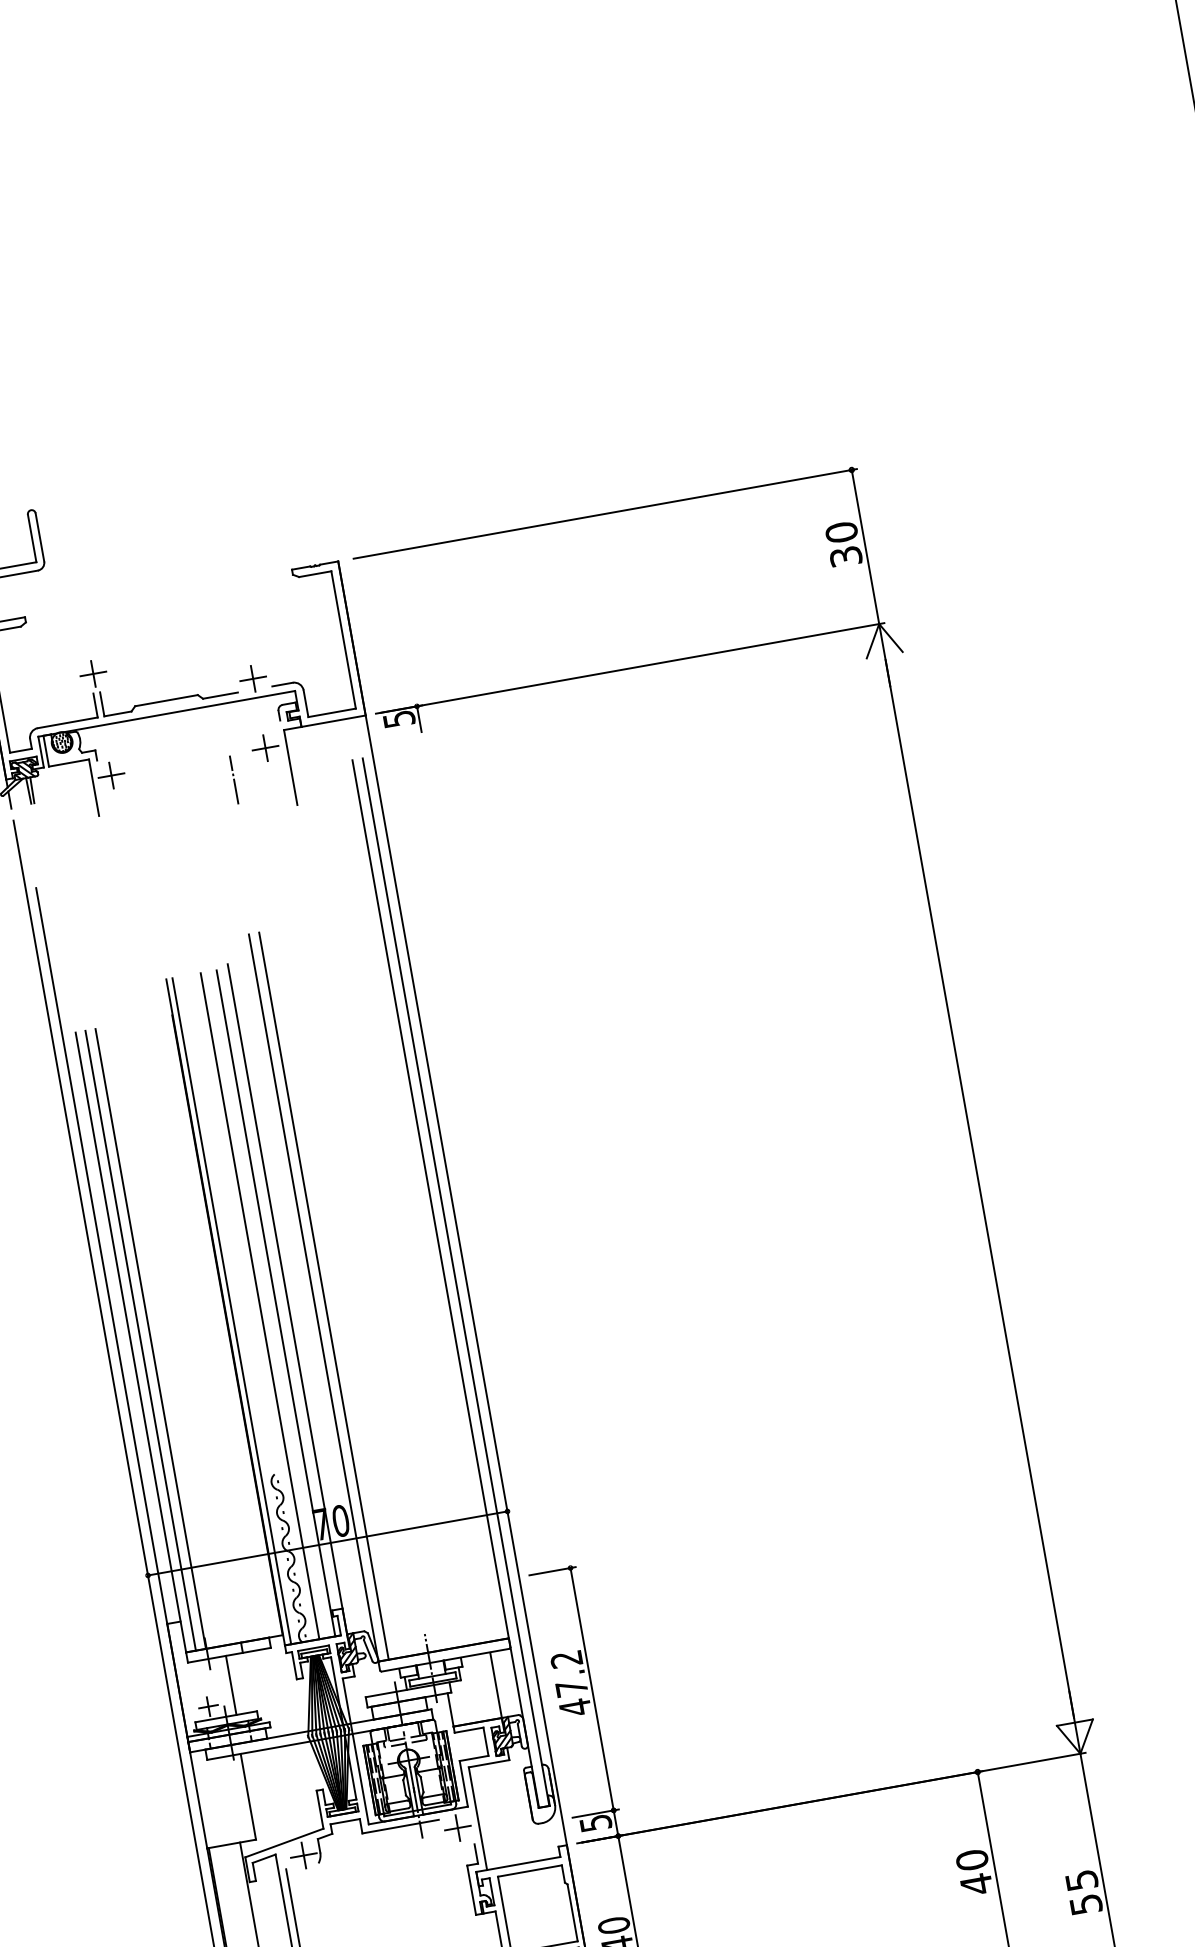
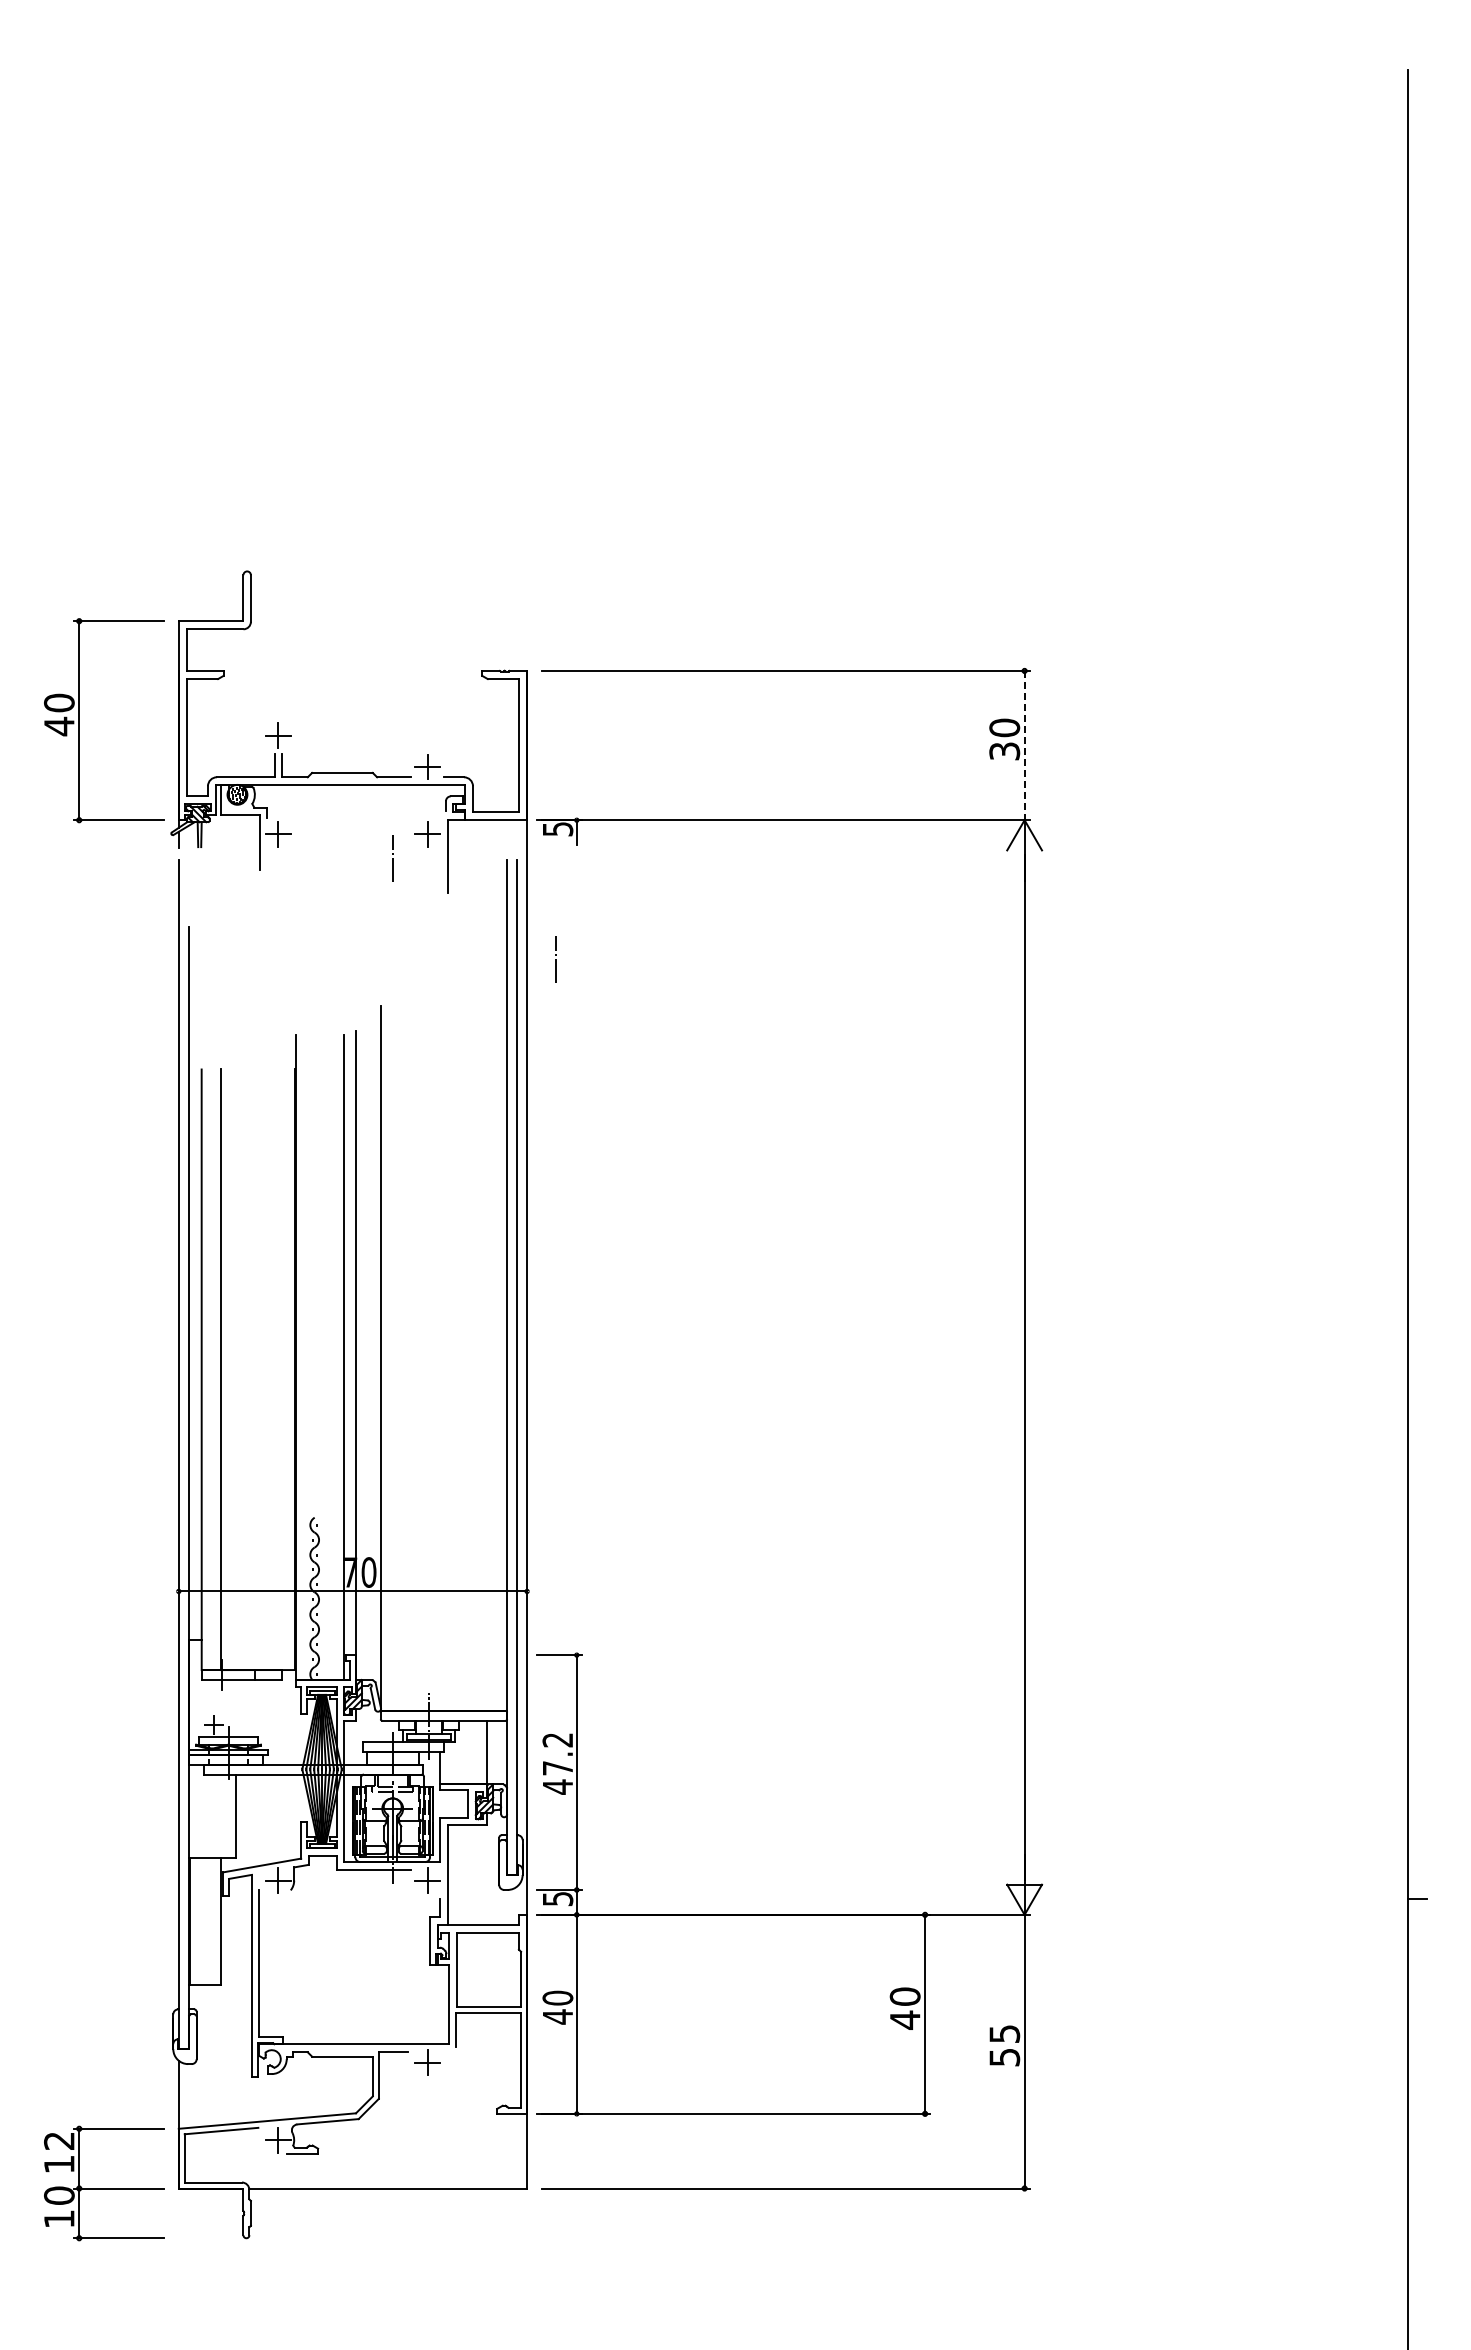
line: (865, 546) -> (1024, 745), solid -> dashed
line: (420, 854) -> (555, 959), added
line: (323, 1296) -> (390, 1358), removed
line: (260, 1306) -> (329, 1357), removed
line: (231, 1311) -> (301, 1357), removed
line: (140, 1340) -> (211, 1369), removed
line: (231, 1685) -> (238, 1708), removed

